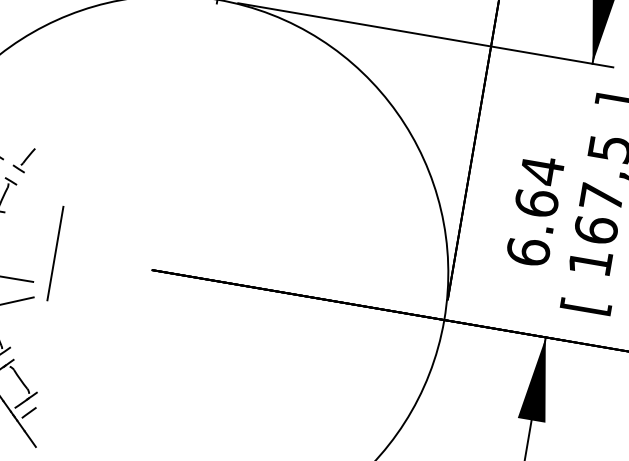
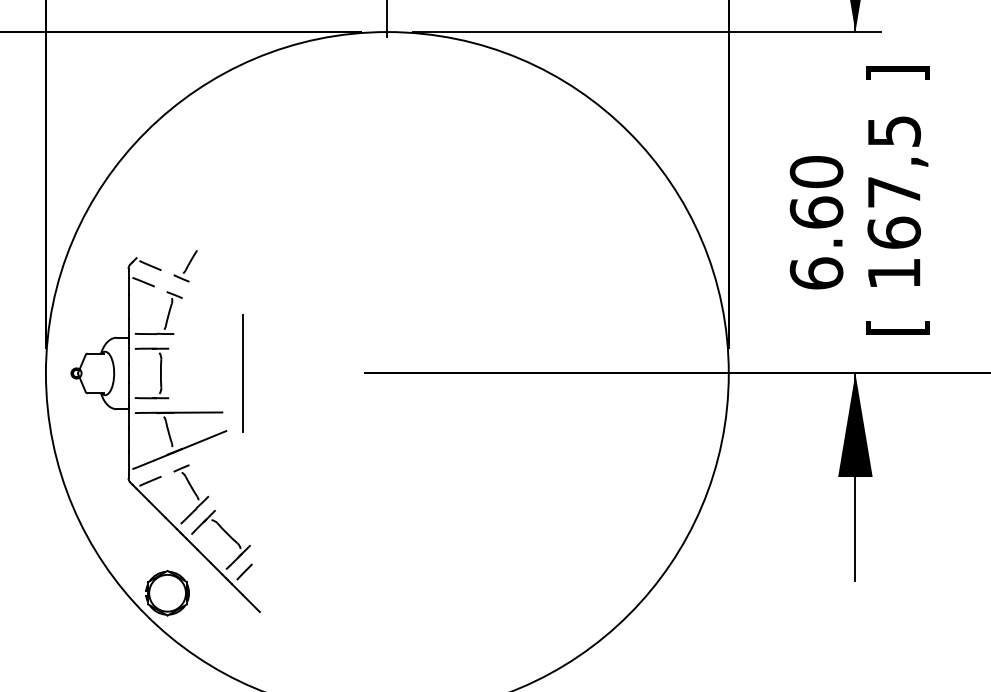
text: (542, 171) -> (816, 172), 6.64 -> 6.60

